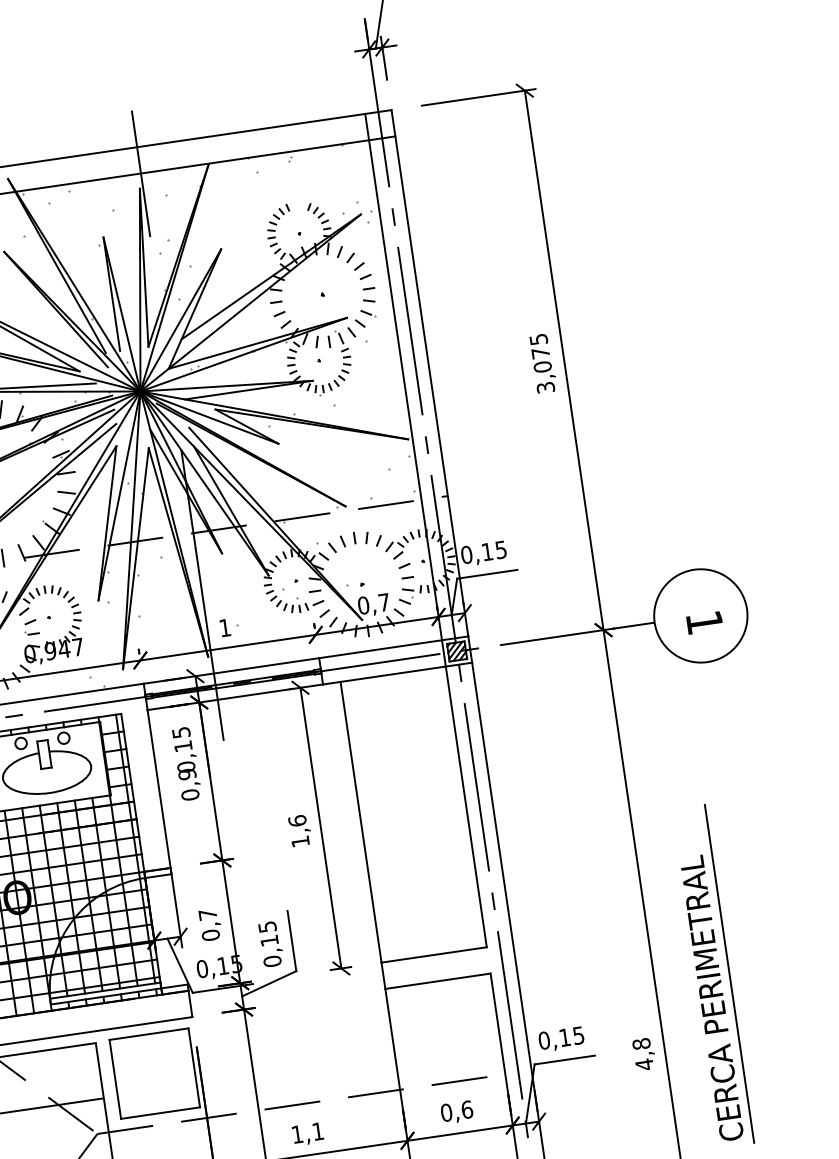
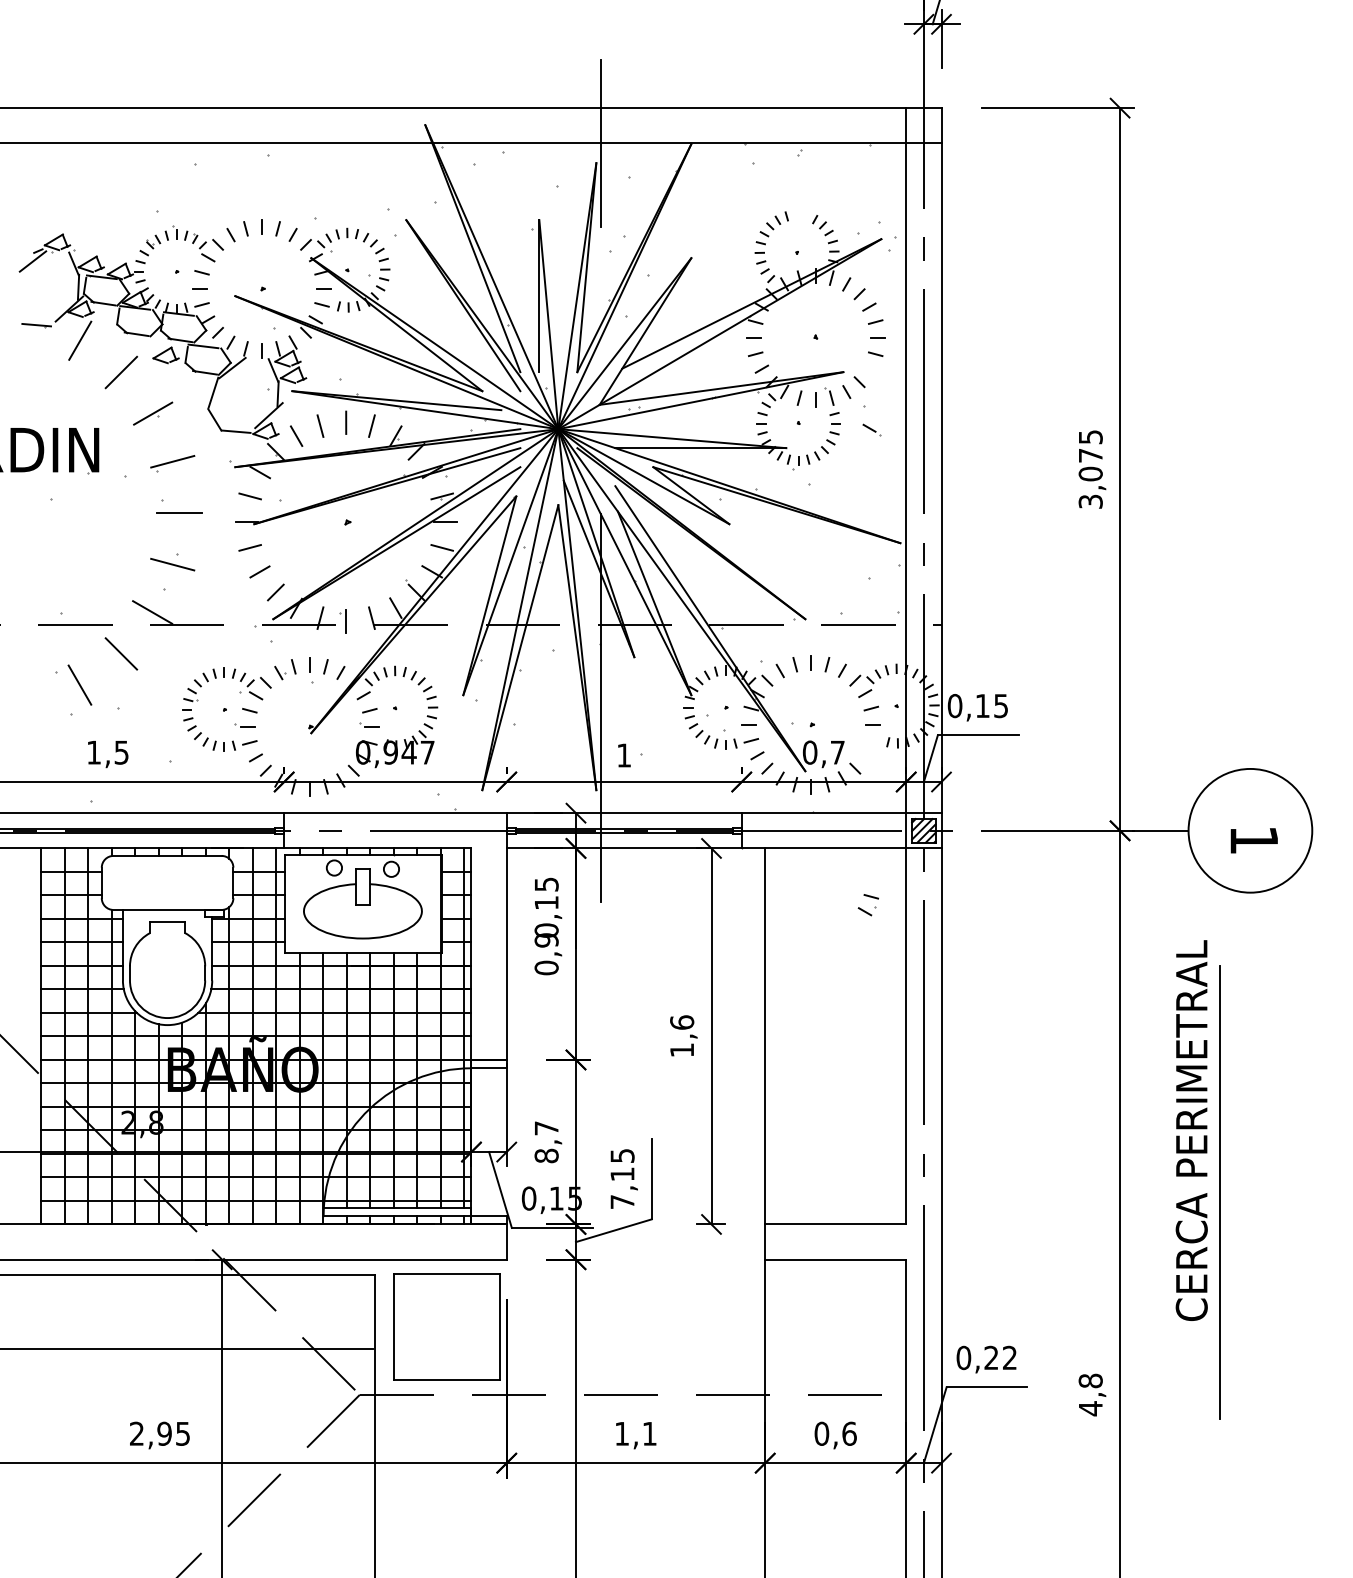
part: (367, 313) -> (871, 429), moved
part: (406, 596) -> (867, 905), moved
text: (210, 934) -> (546, 1155), 0,7 -> 8,7
text: (272, 961) -> (622, 1201), 0,15 -> 7,15
line: (729, 973) -> (1219, 1192), moved
text: (711, 998) -> (1191, 1130), moved
text: (571, 1036) -> (1000, 1357), 0,15 -> 0,22

